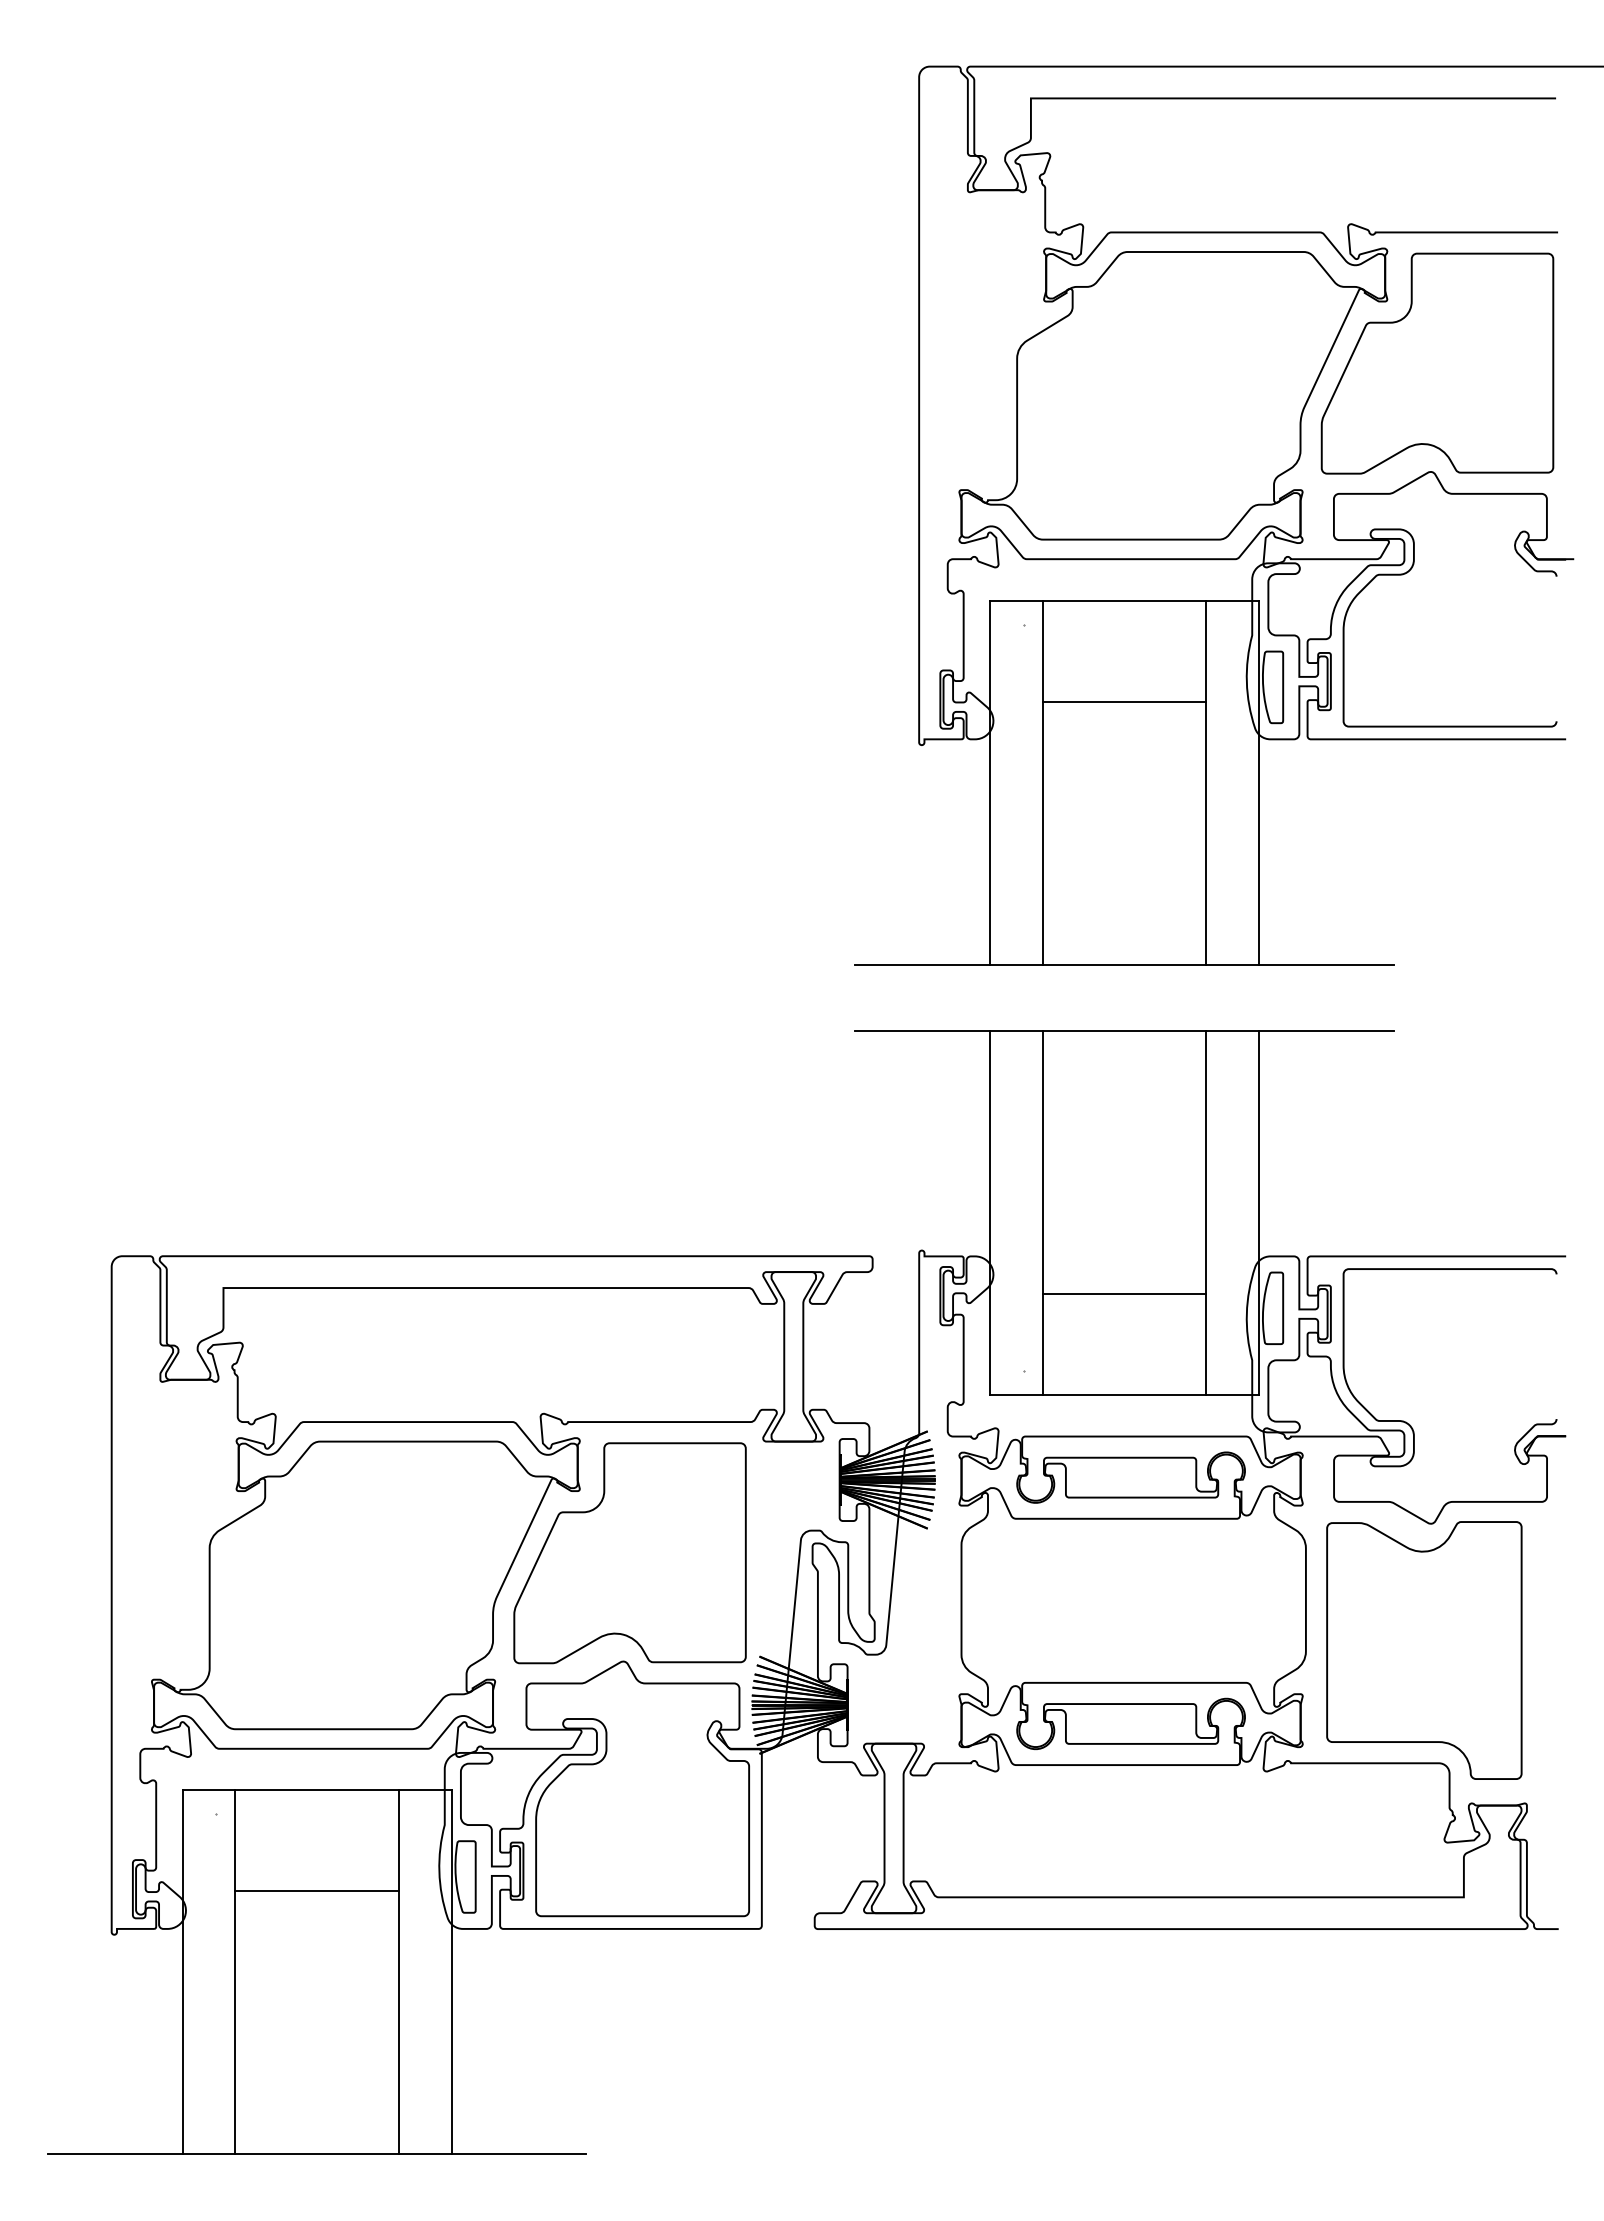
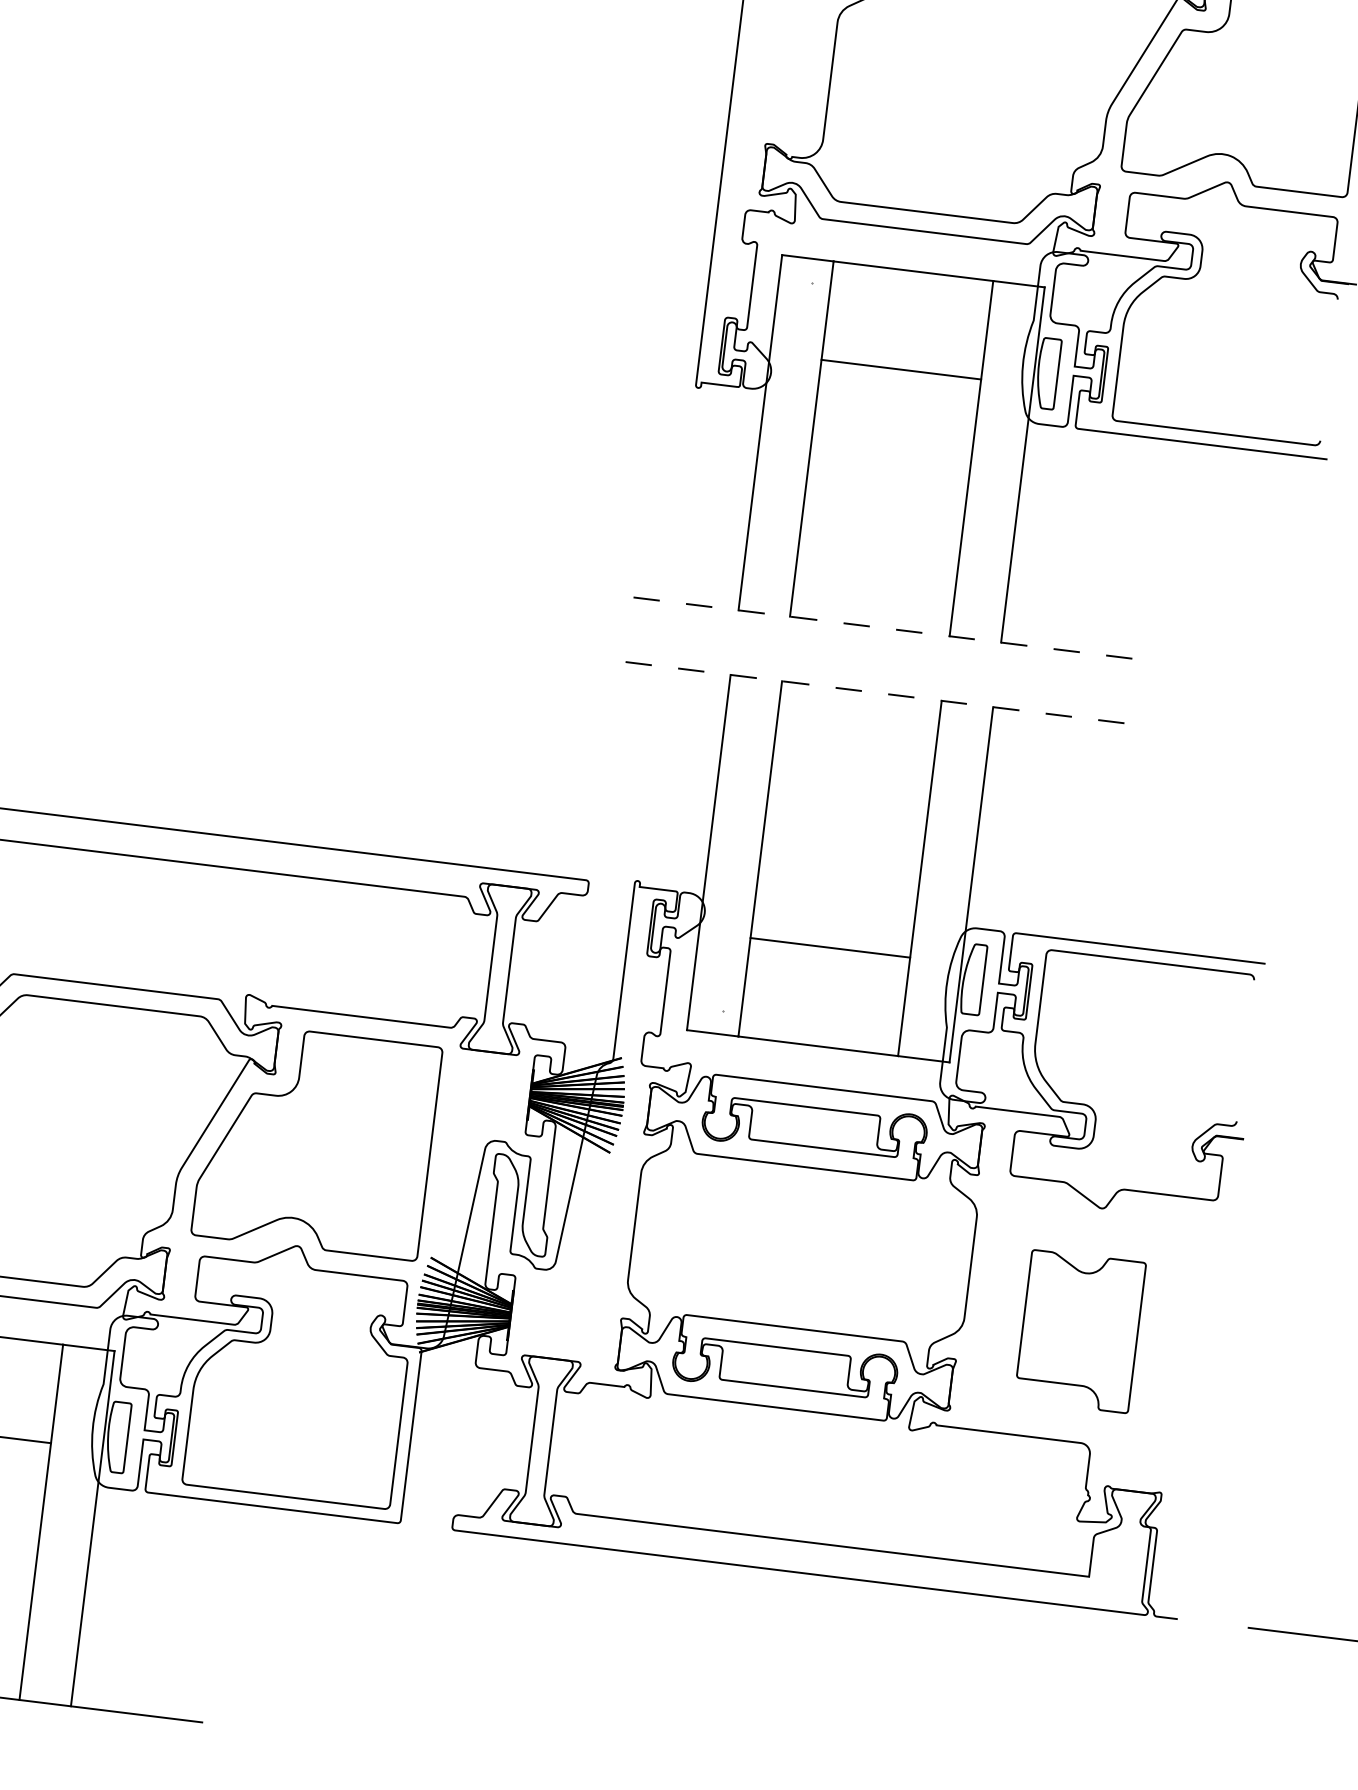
line: (1124, 964) -> (869, 626), solid -> dashed
line: (1124, 1030) -> (861, 690), solid -> dashed
part: (1424, 1650) -> (1080, 1331), size x0.6

